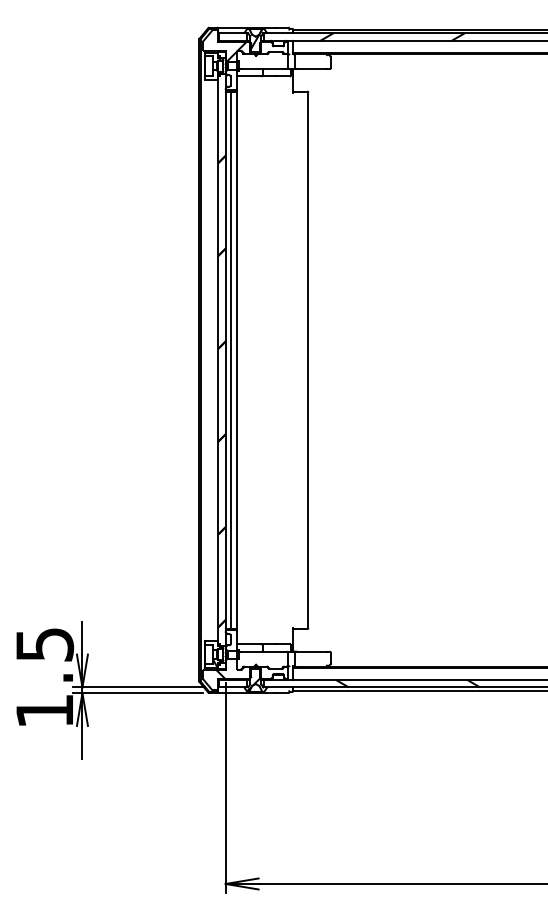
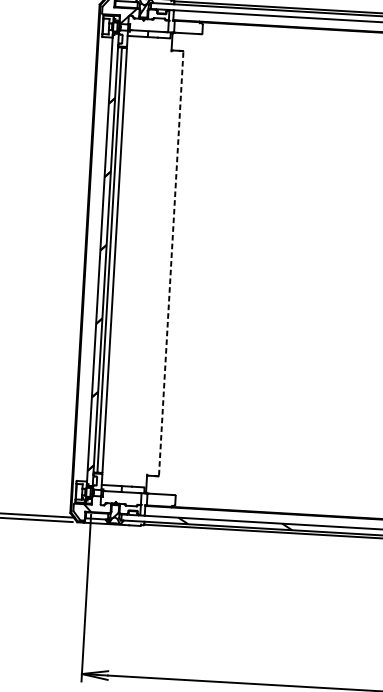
hatch: (392, 36) -> (252, 11), removed
line: (308, 360) -> (171, 263), solid -> dashed

